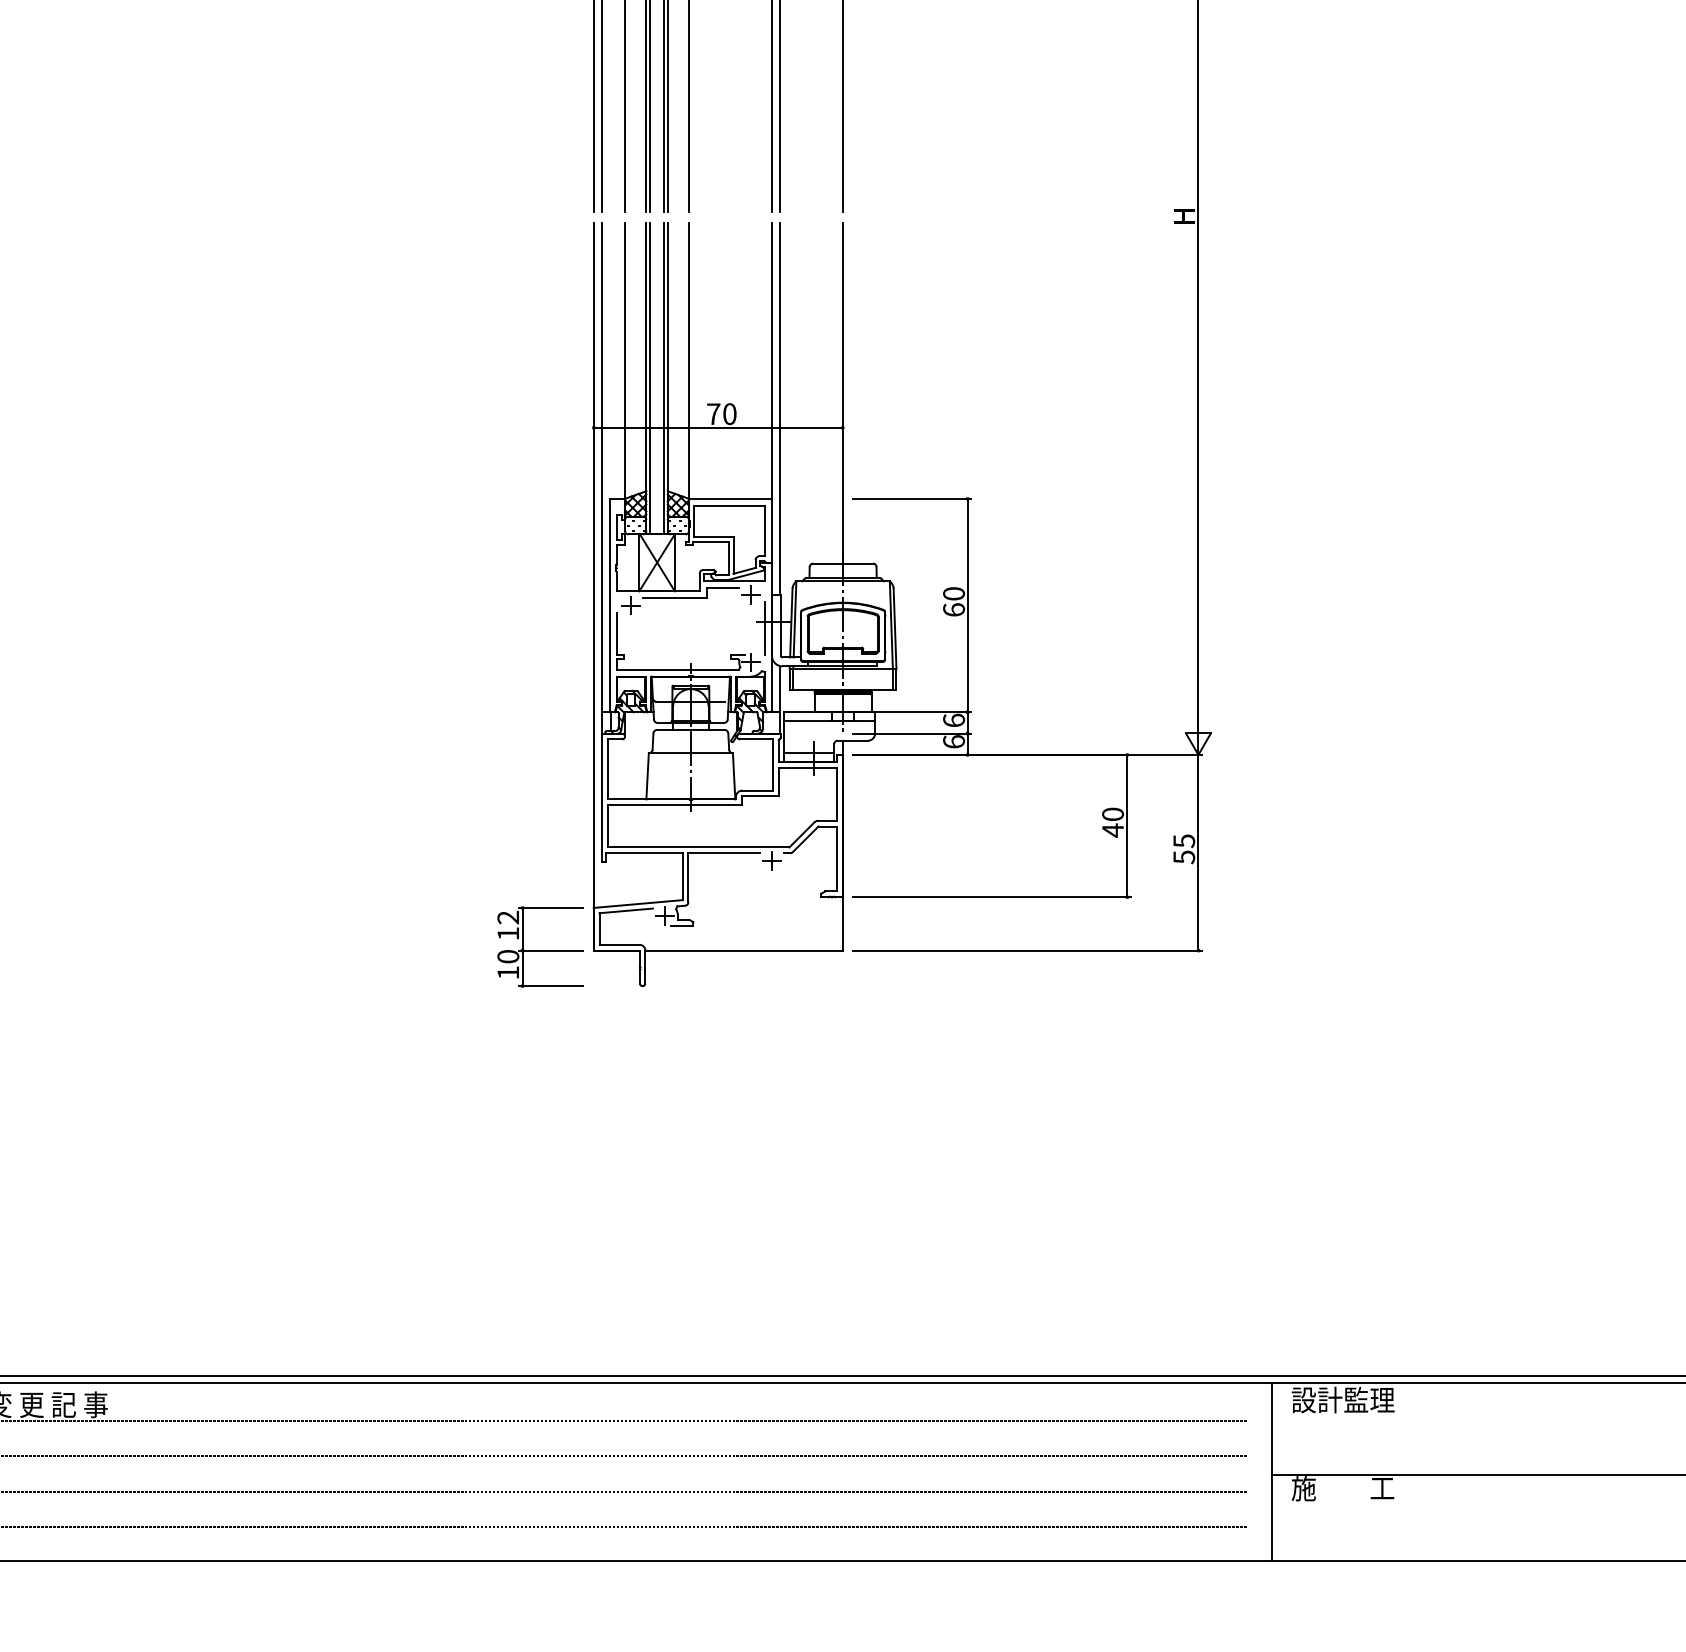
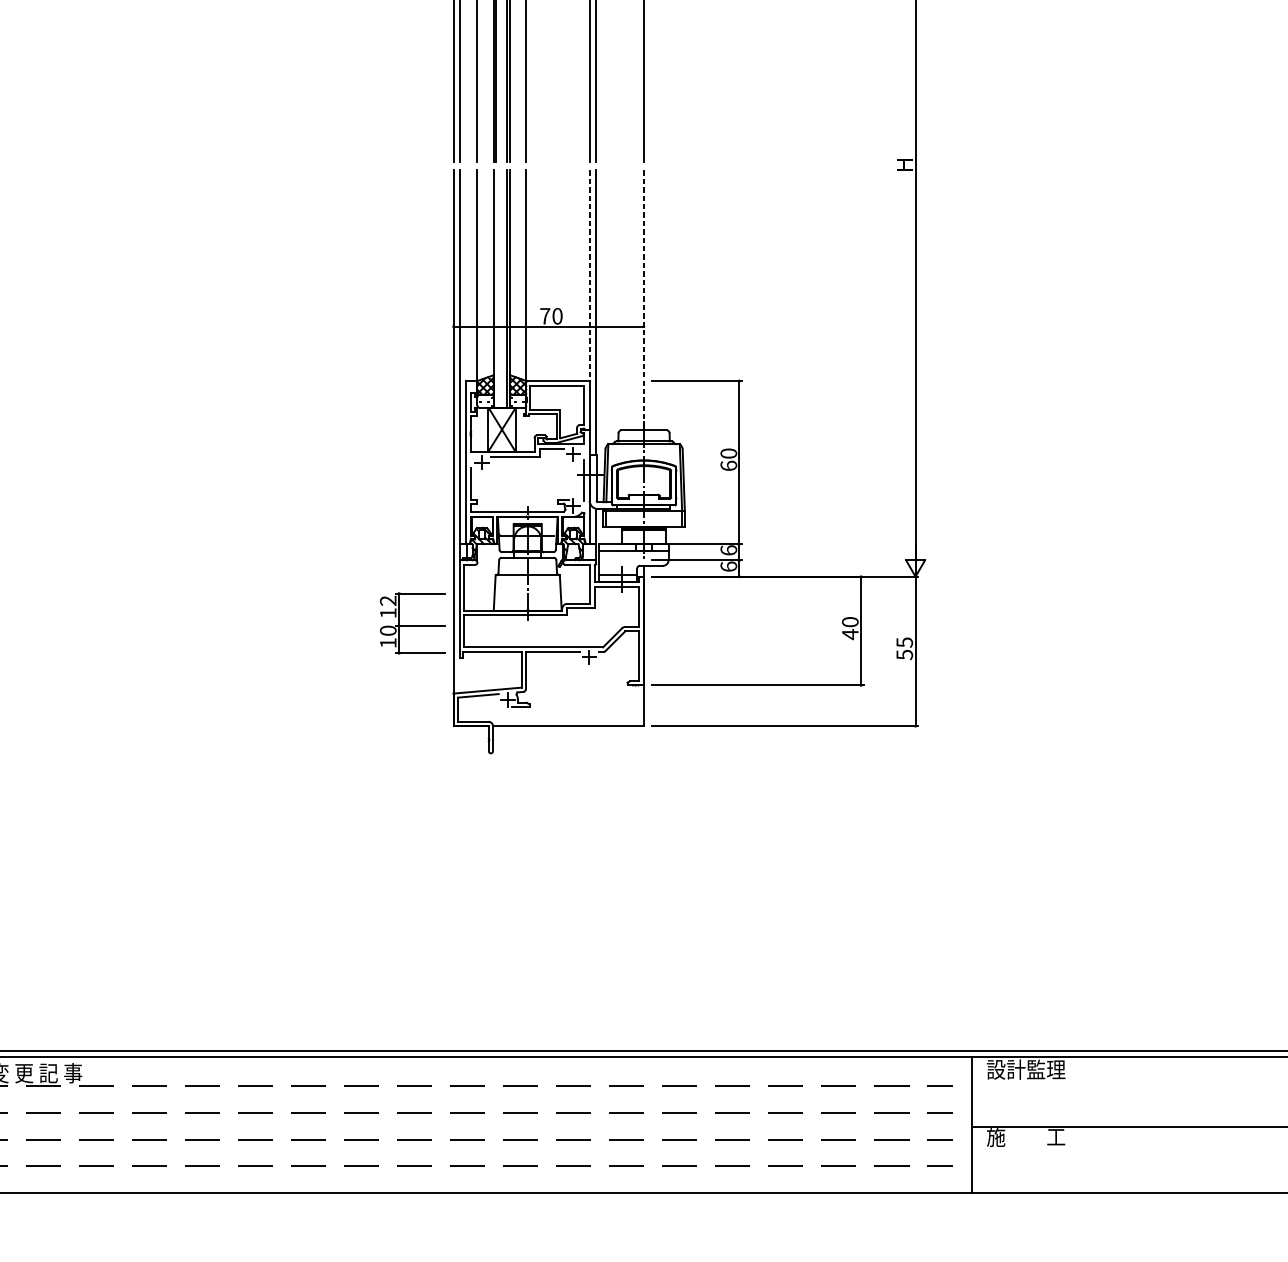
line: (771, 362) -> (589, 276), solid -> dashed
line: (649, 378) -> (496, 289), removed
line: (842, 393) -> (643, 300), solid -> dashed
part: (540, 946) -> (412, 622), moved

